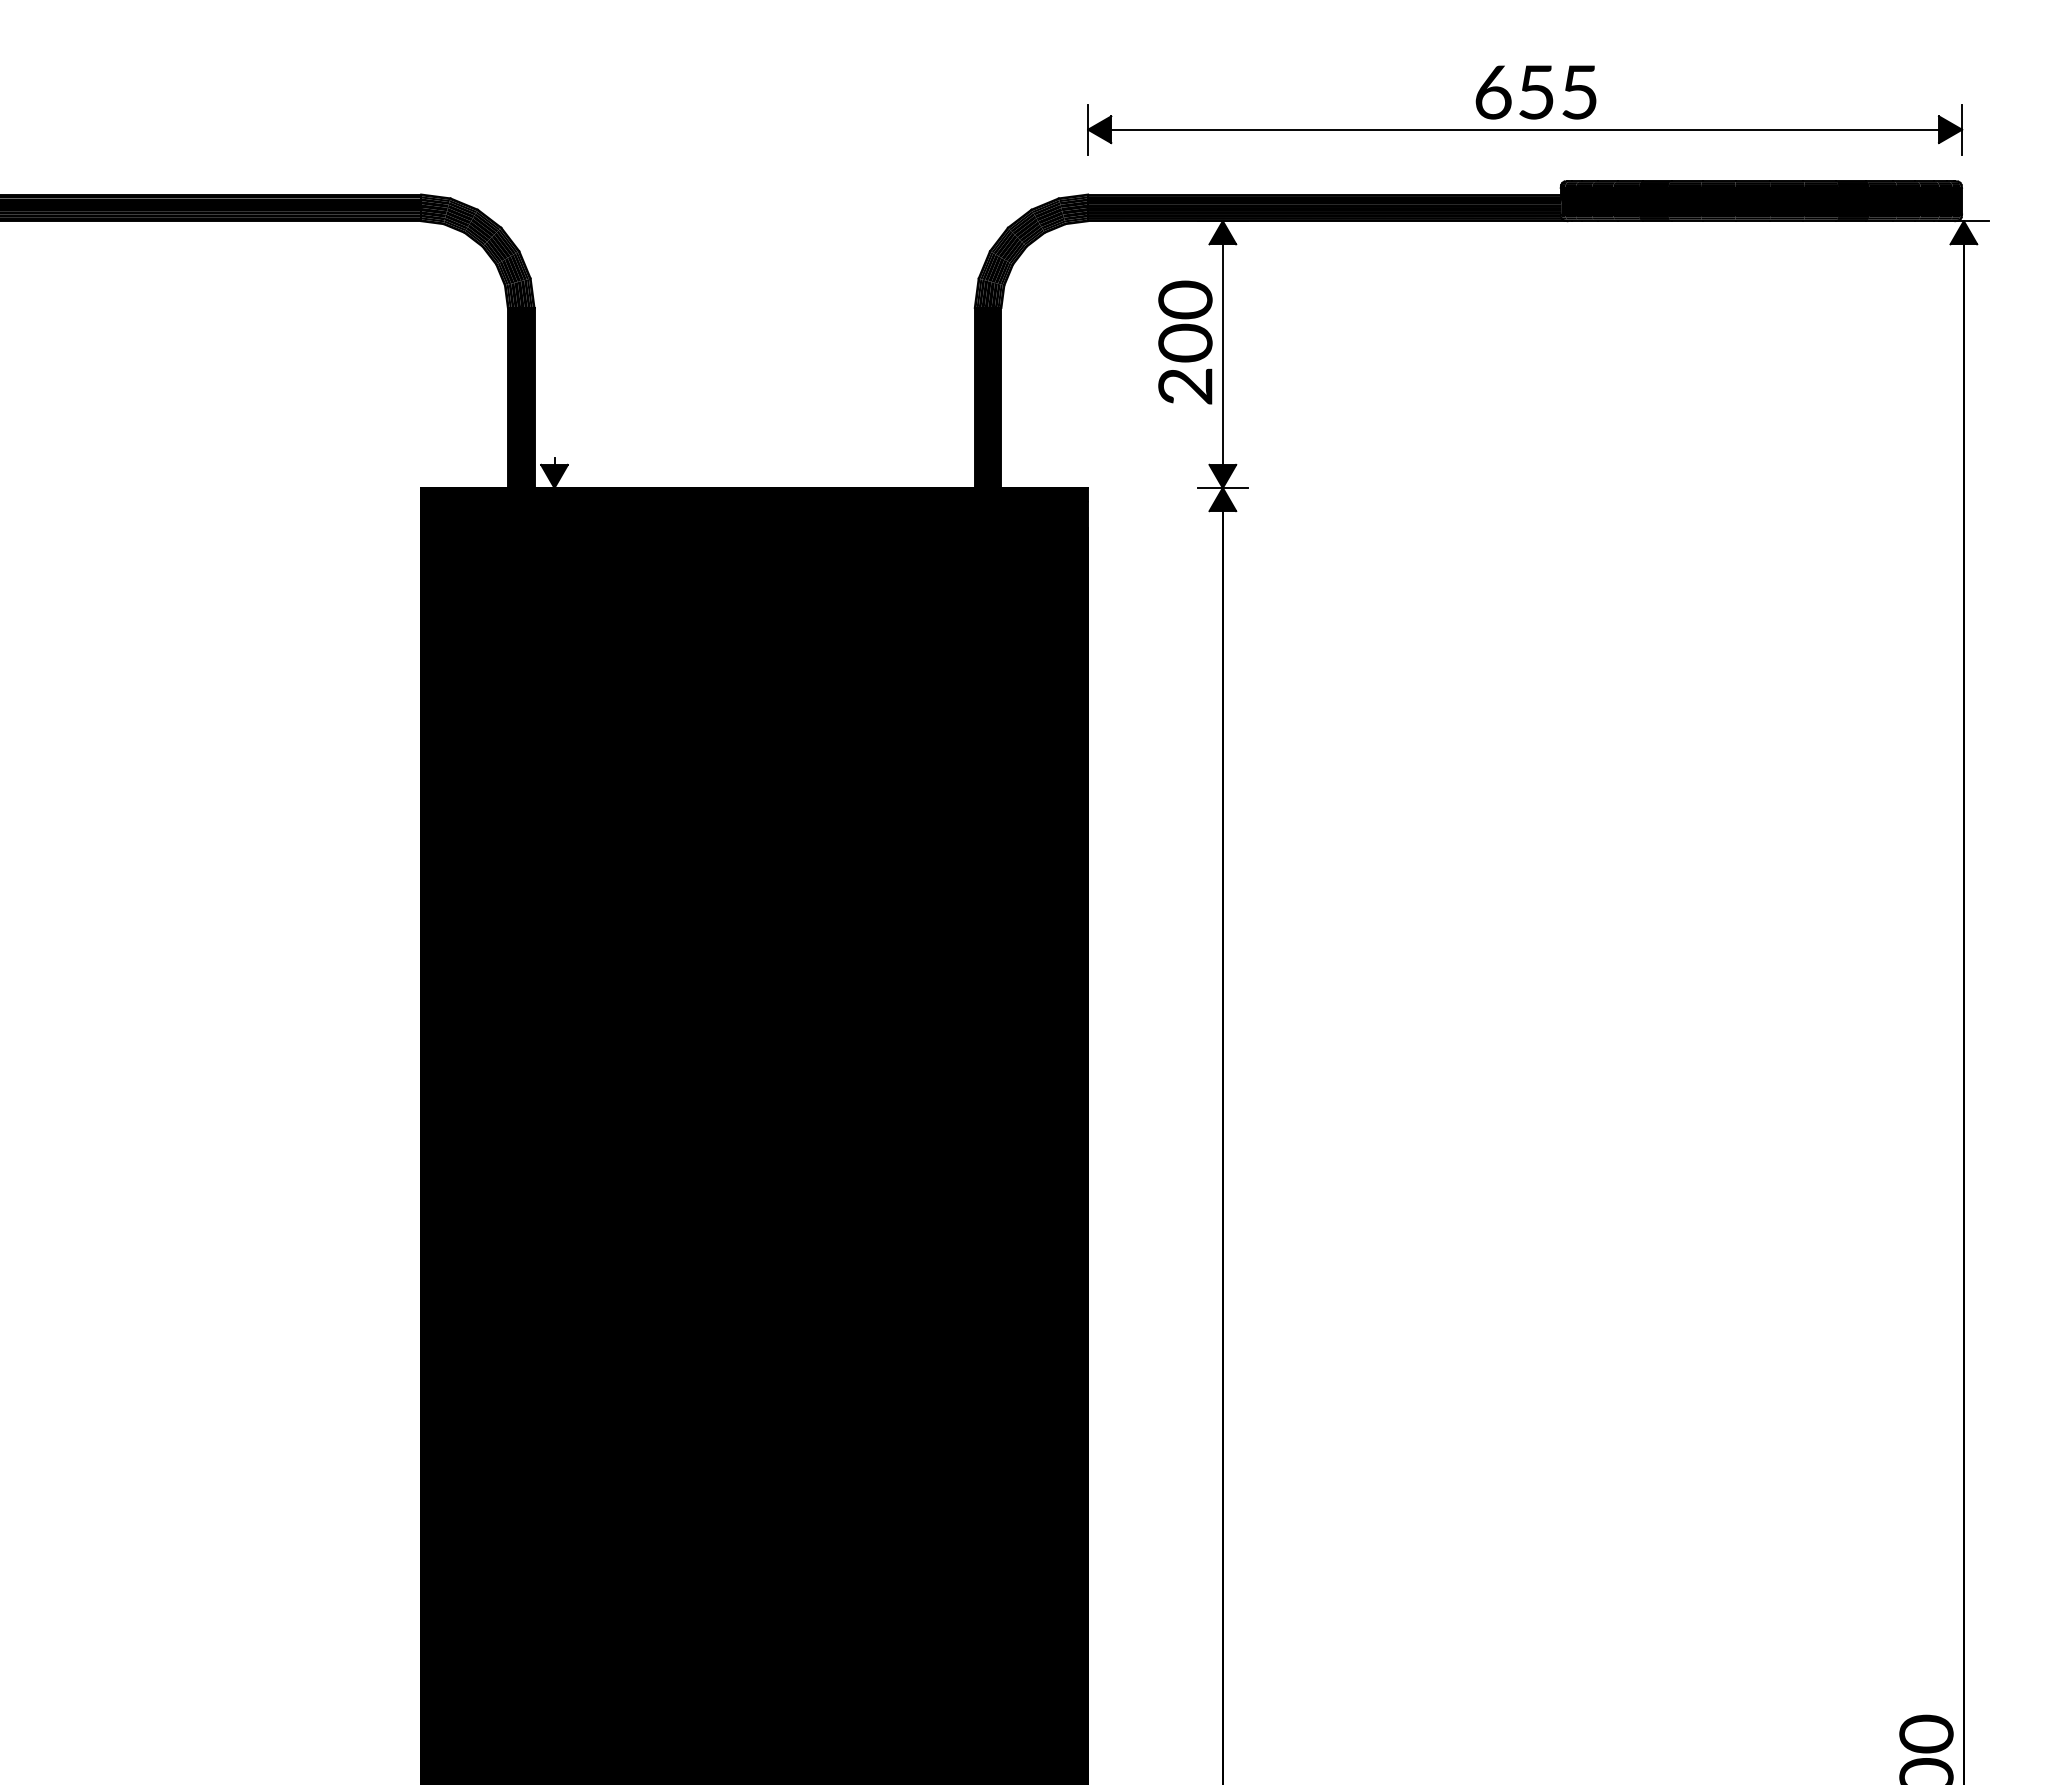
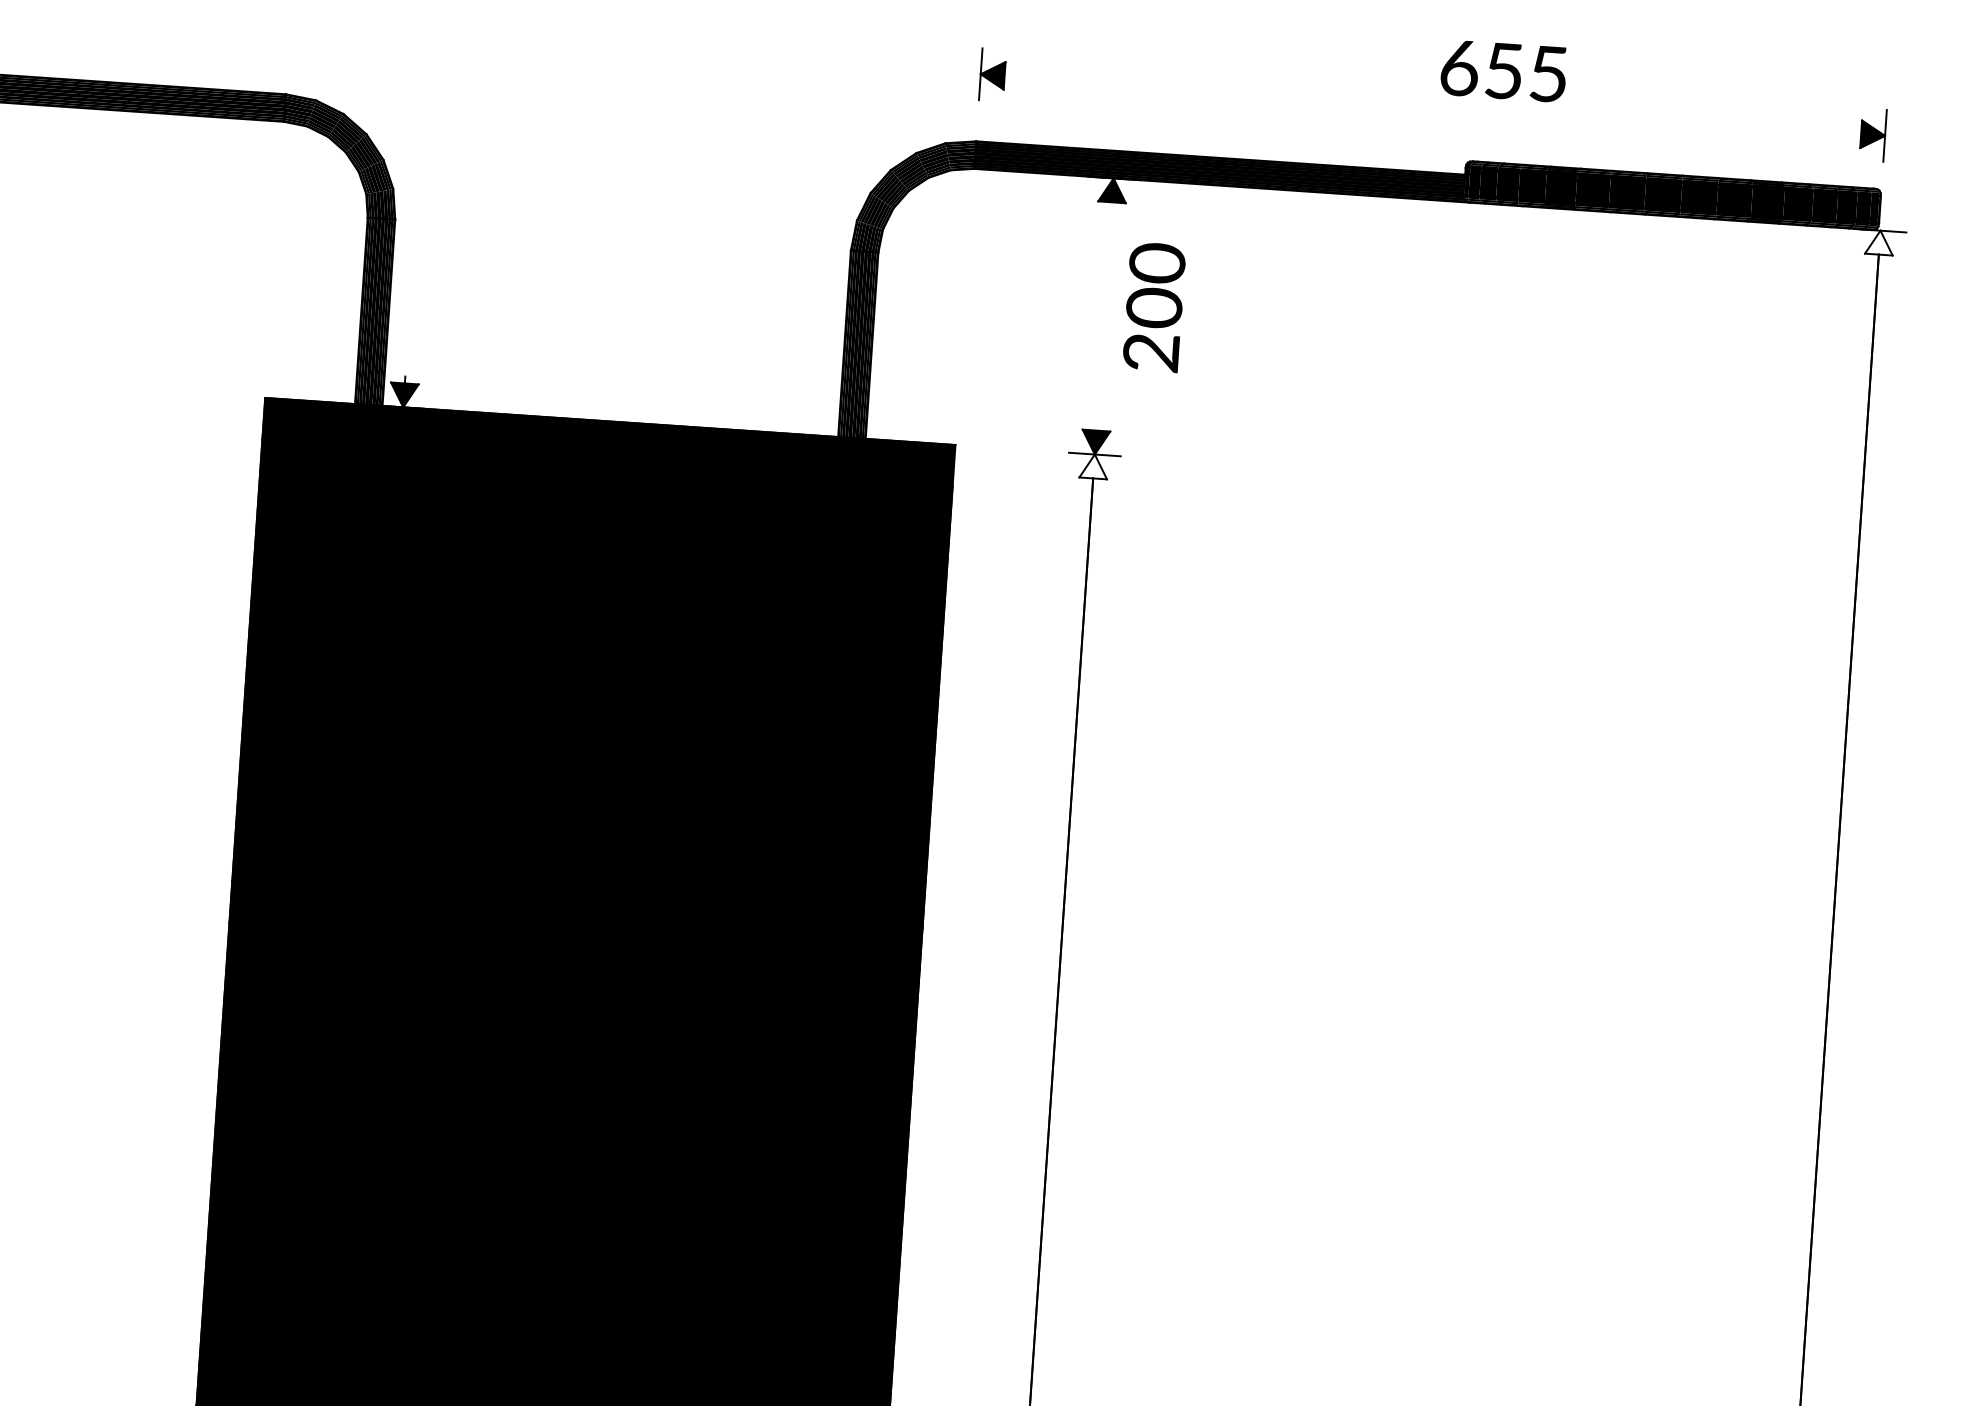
text: (1535, 92) -> (1503, 71), moved
line: (1524, 129) -> (1432, 104), removed
fill: (1963, 232) -> (1879, 242), removed
text: (1185, 342) -> (1154, 307), moved
line: (1222, 354) -> (1103, 316), removed
fill: (1222, 499) -> (1093, 466), removed

